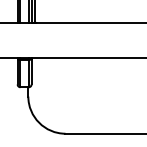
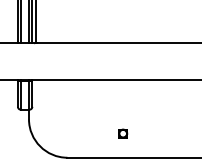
part: (119, 110) -> (123, 133), added

